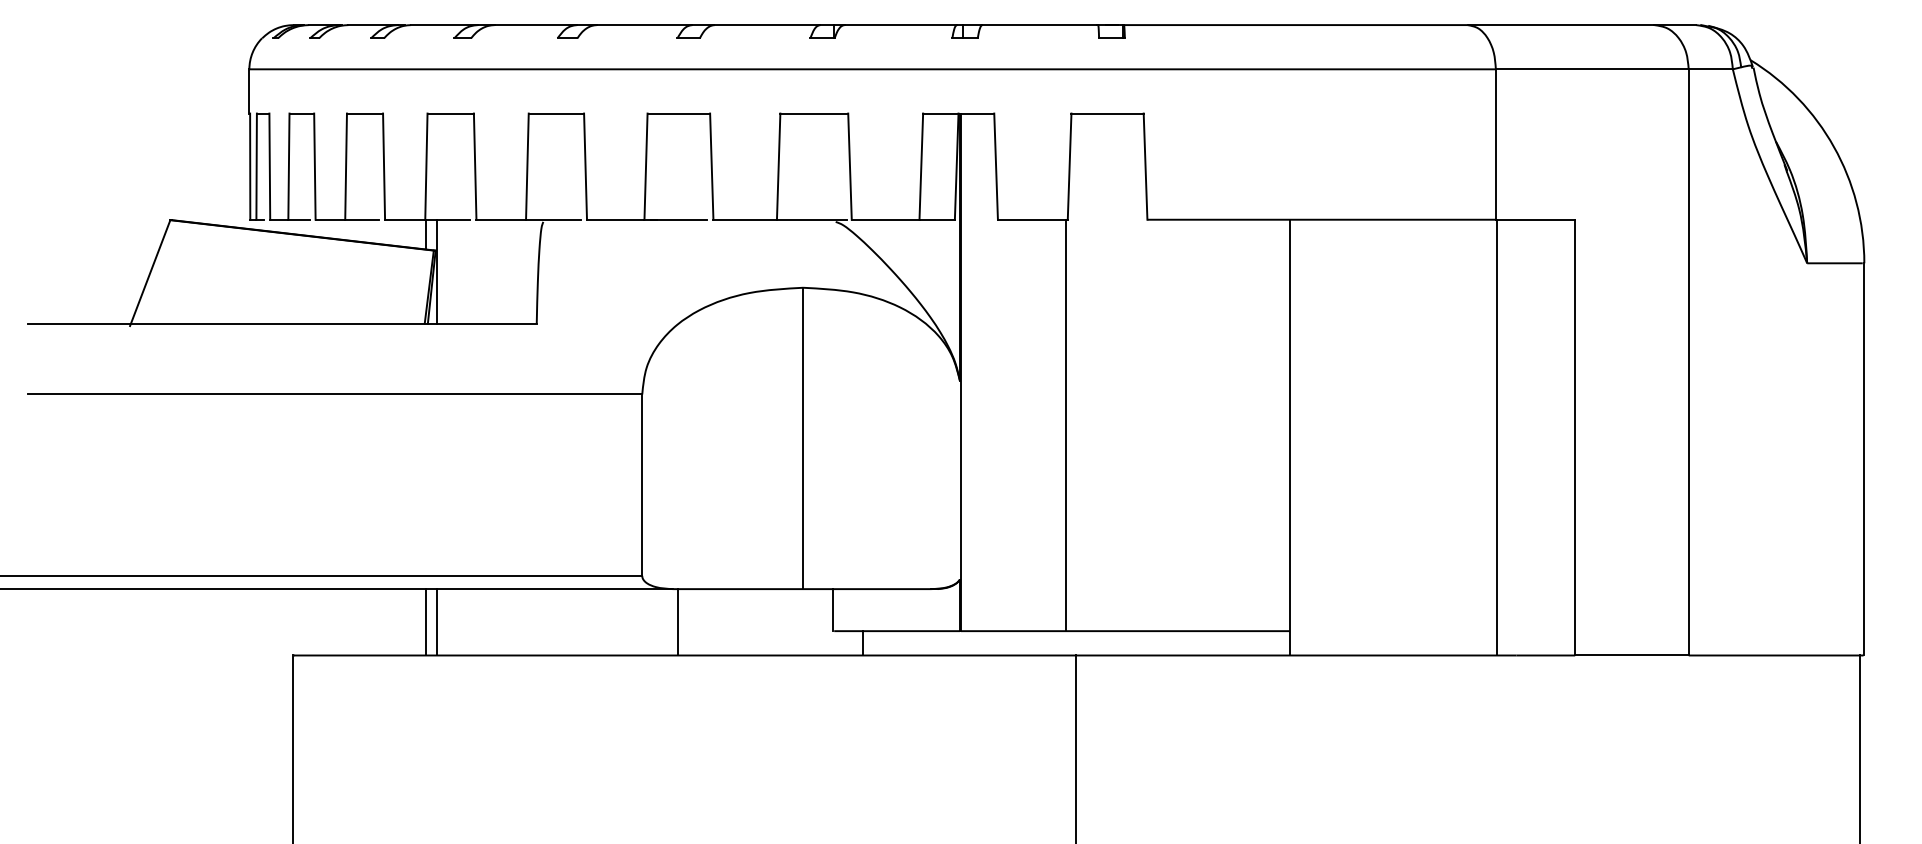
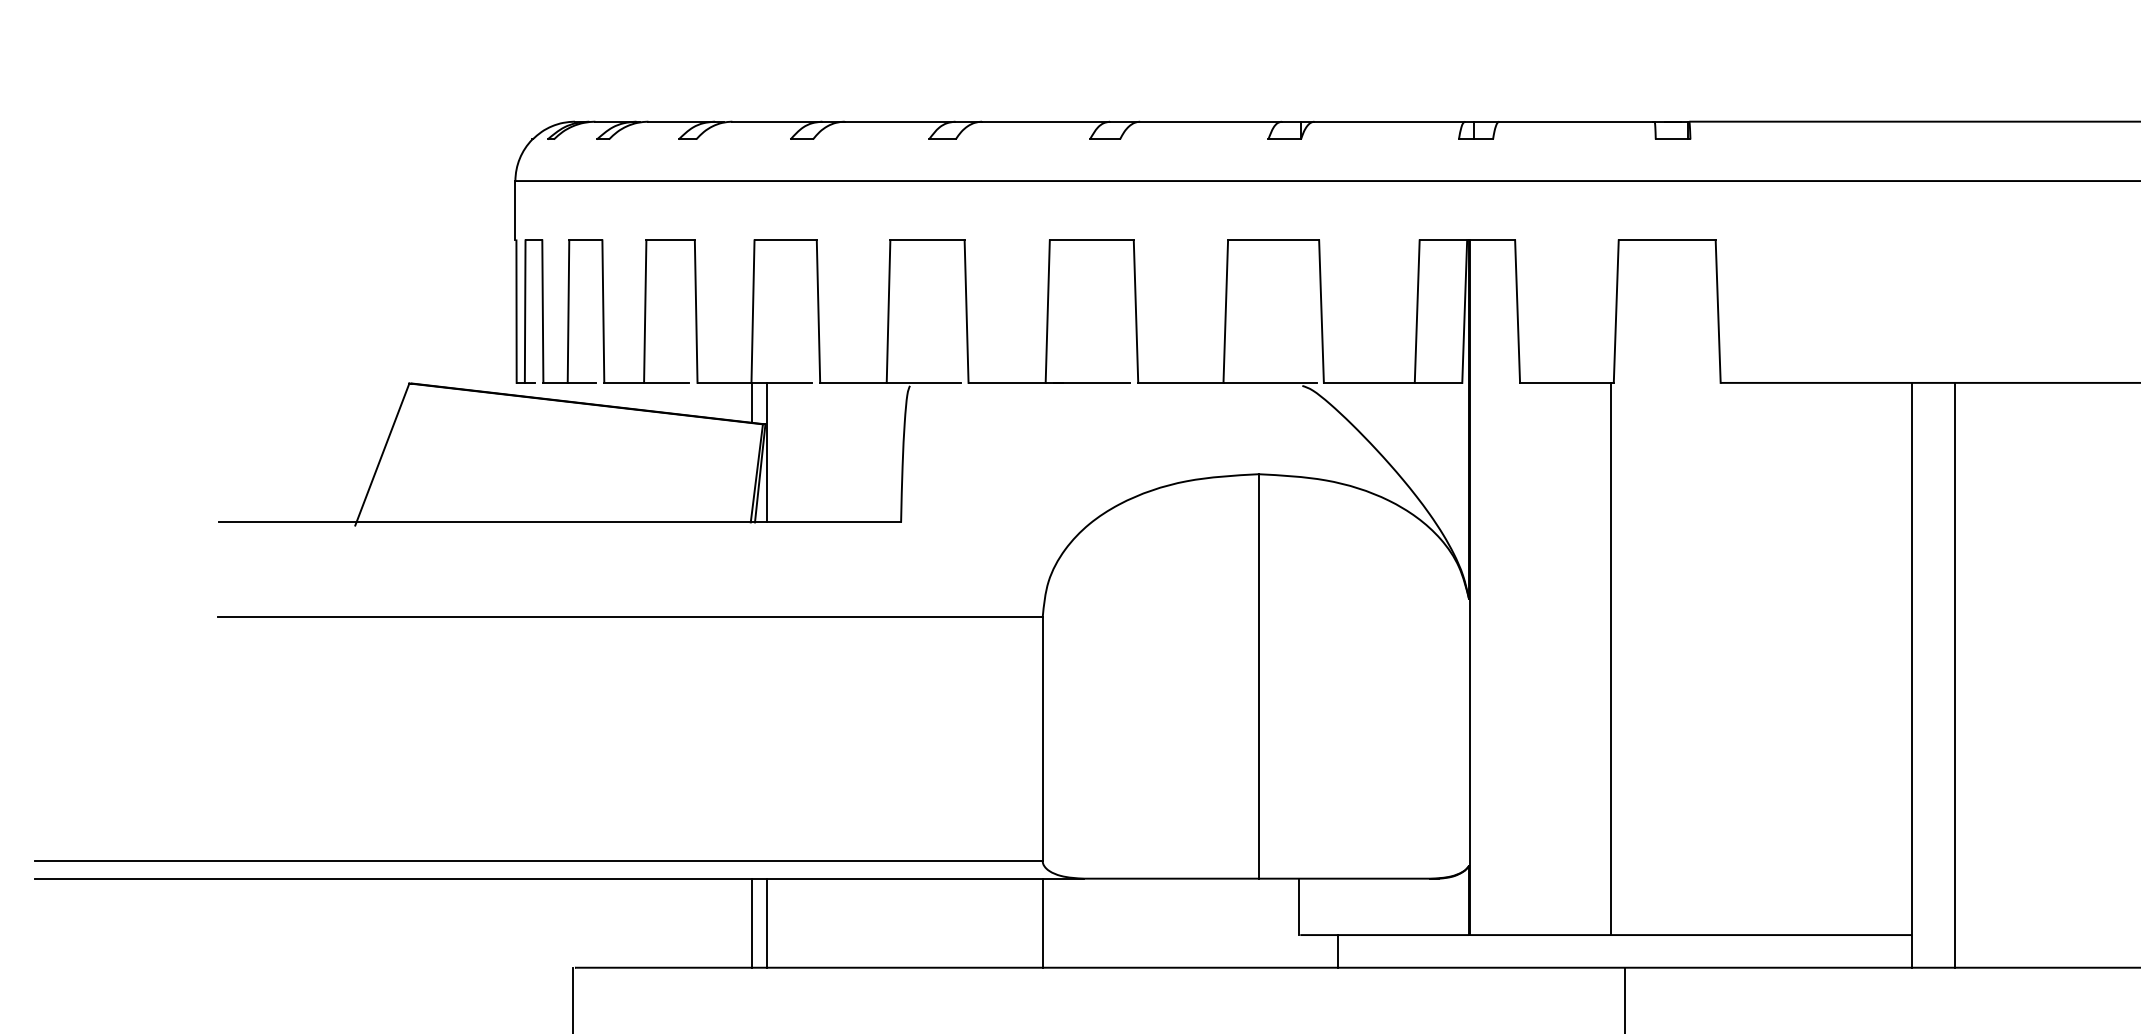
line: (1321, 437) -> (1954, 675), added
line: (678, 622) -> (1043, 923), moved

